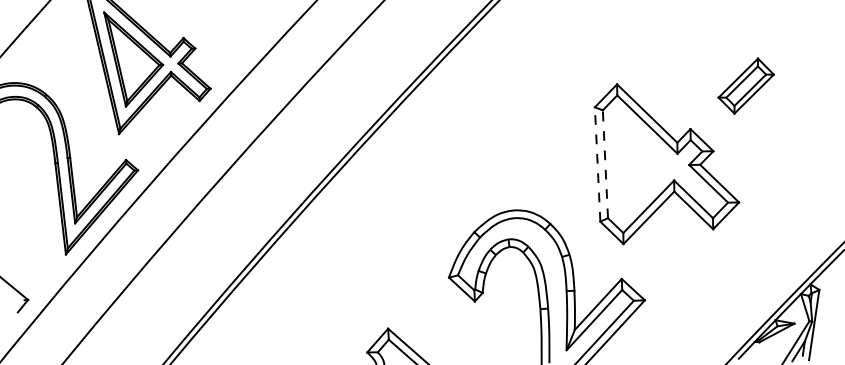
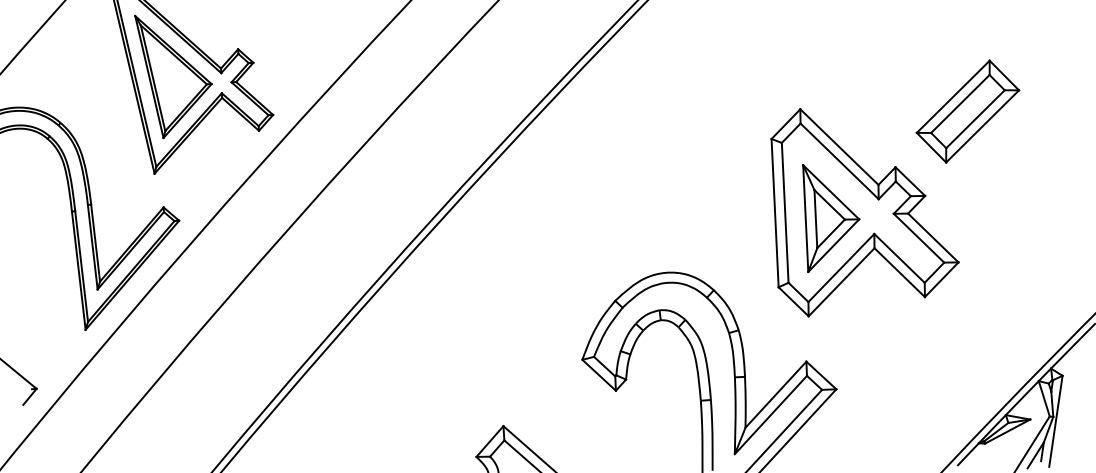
part: (745, 85) -> (966, 110), size x1.43
line: (597, 163) -> (774, 211), dashed -> solid
line: (605, 163) -> (785, 211), dashed -> solid
part: (640, 168) -> (830, 218), added

